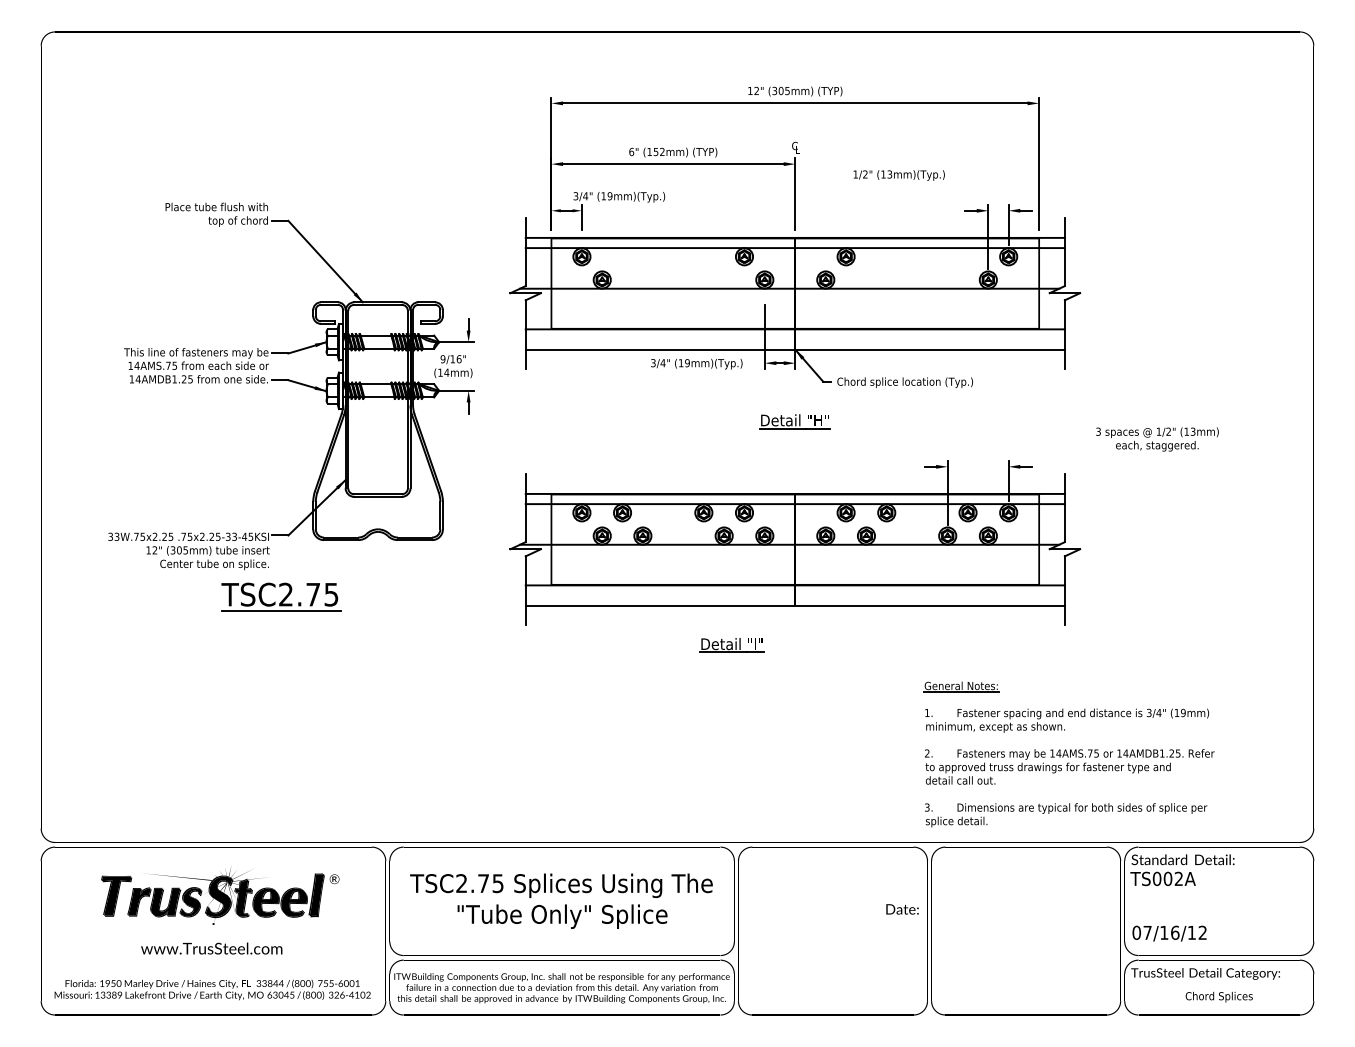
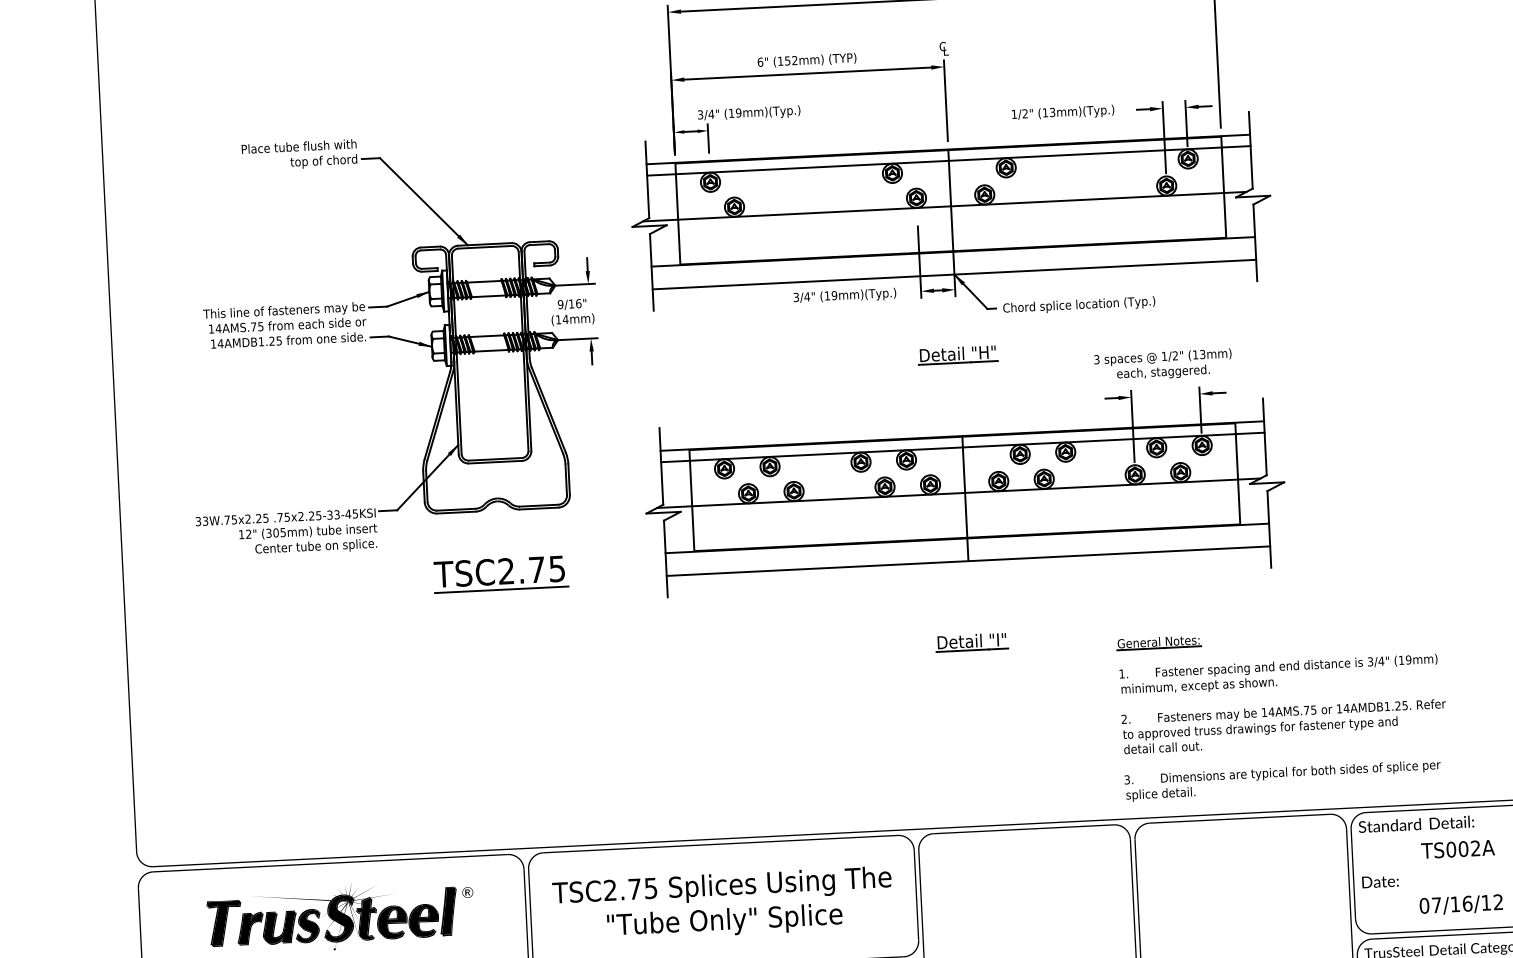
text: (898, 175) -> (1062, 113), moved
text: (1157, 439) -> (1163, 365), moved
part: (281, 596) -> (501, 573), moved
part: (731, 645) -> (971, 642), moved
text: (1162, 878) -> (1457, 848), moved
text: (902, 909) -> (1380, 881), moved
text: (1169, 933) -> (1461, 904), moved

